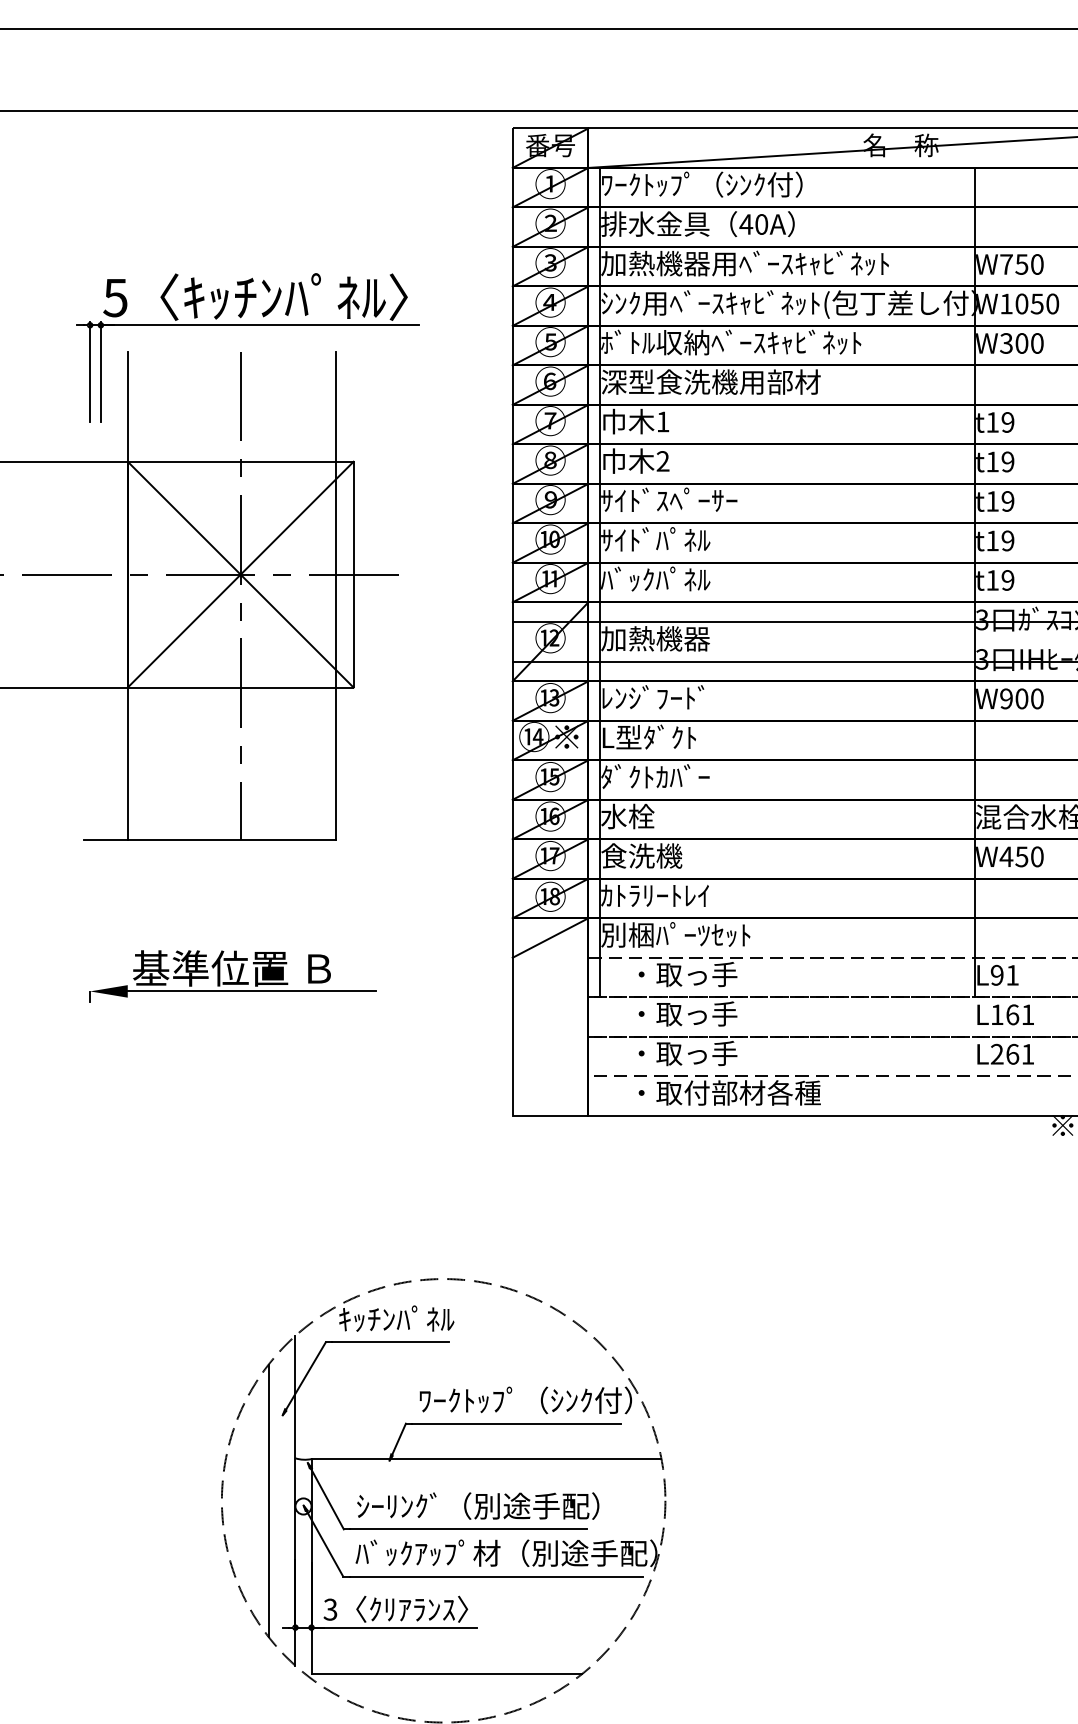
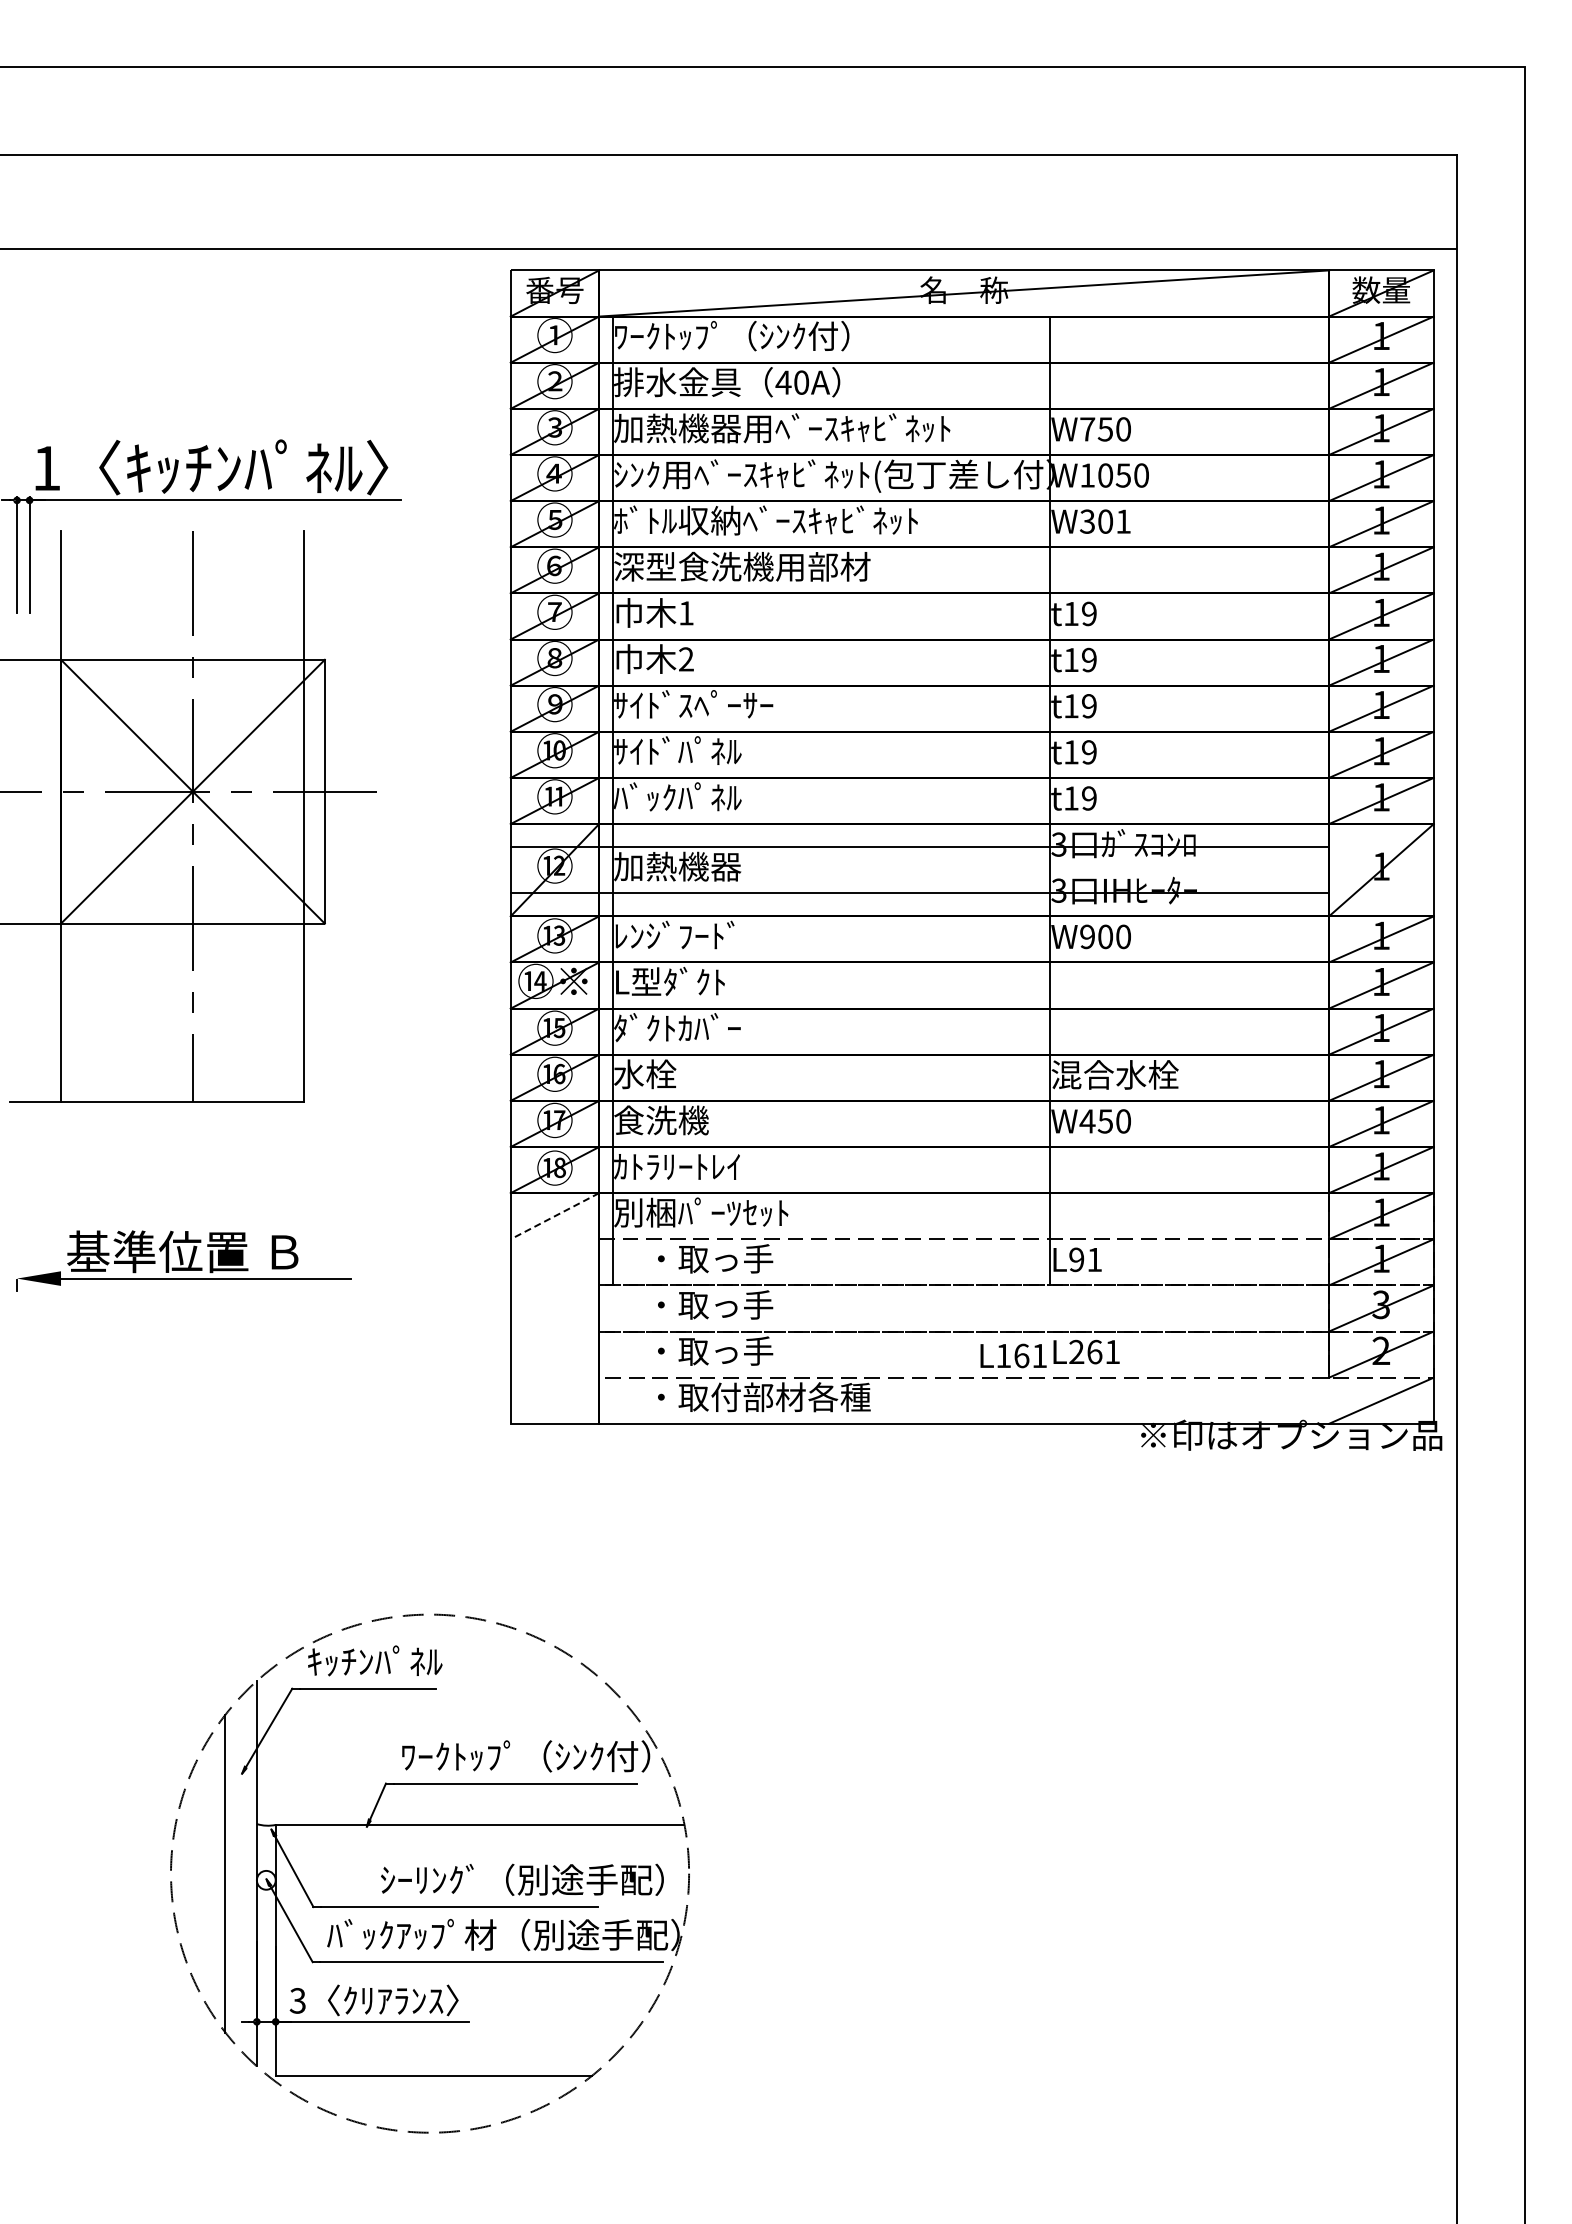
text: (115, 297) -> (46, 468), 5 -> 1
text: (1037, 343) -> (1123, 521), W300 -> W301
line: (550, 938) -> (554, 1216), solid -> dashed
text: (1005, 1014) -> (1013, 1355), moved
text: (478, 1505) -> (522, 1879), moved

